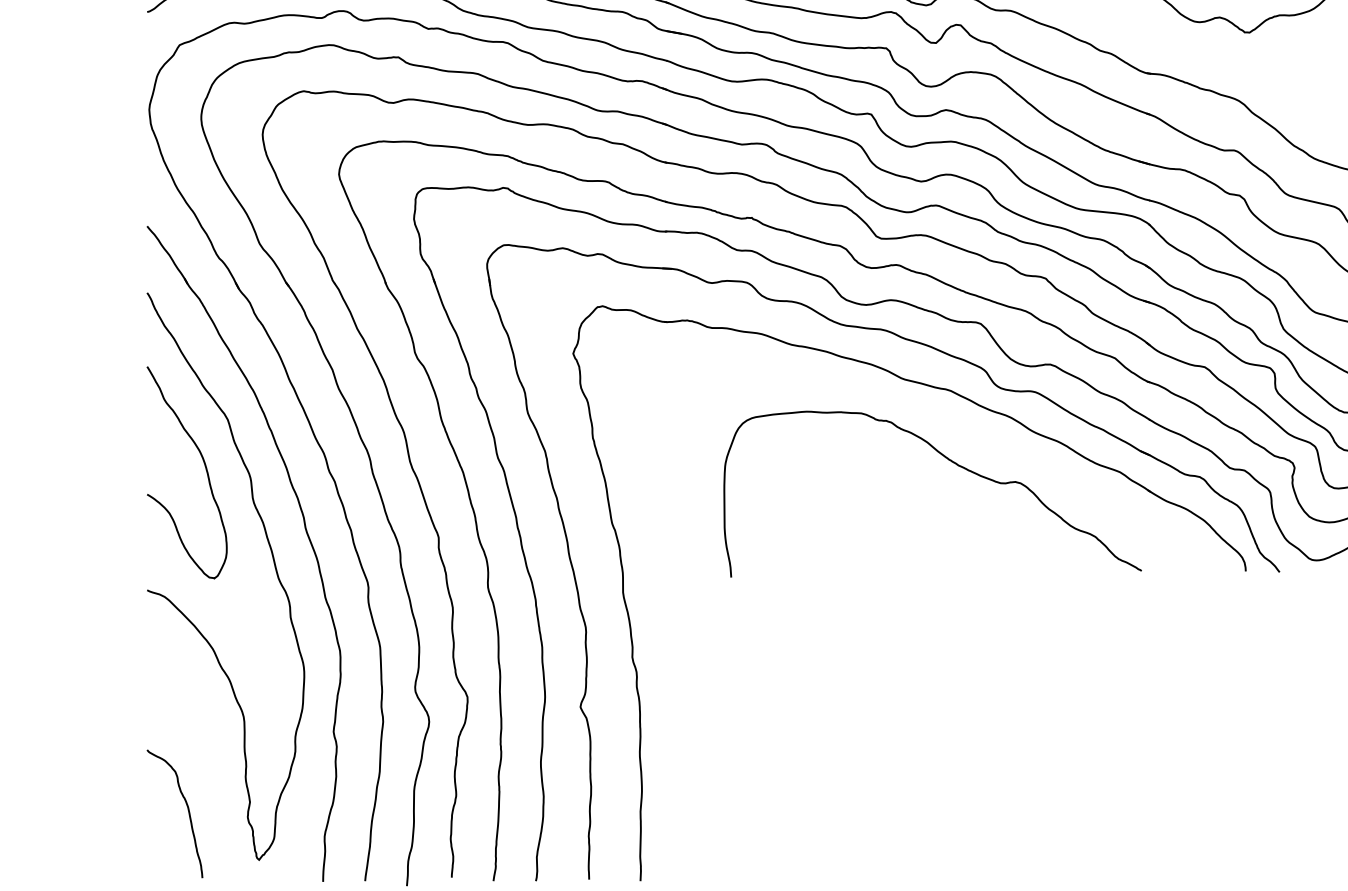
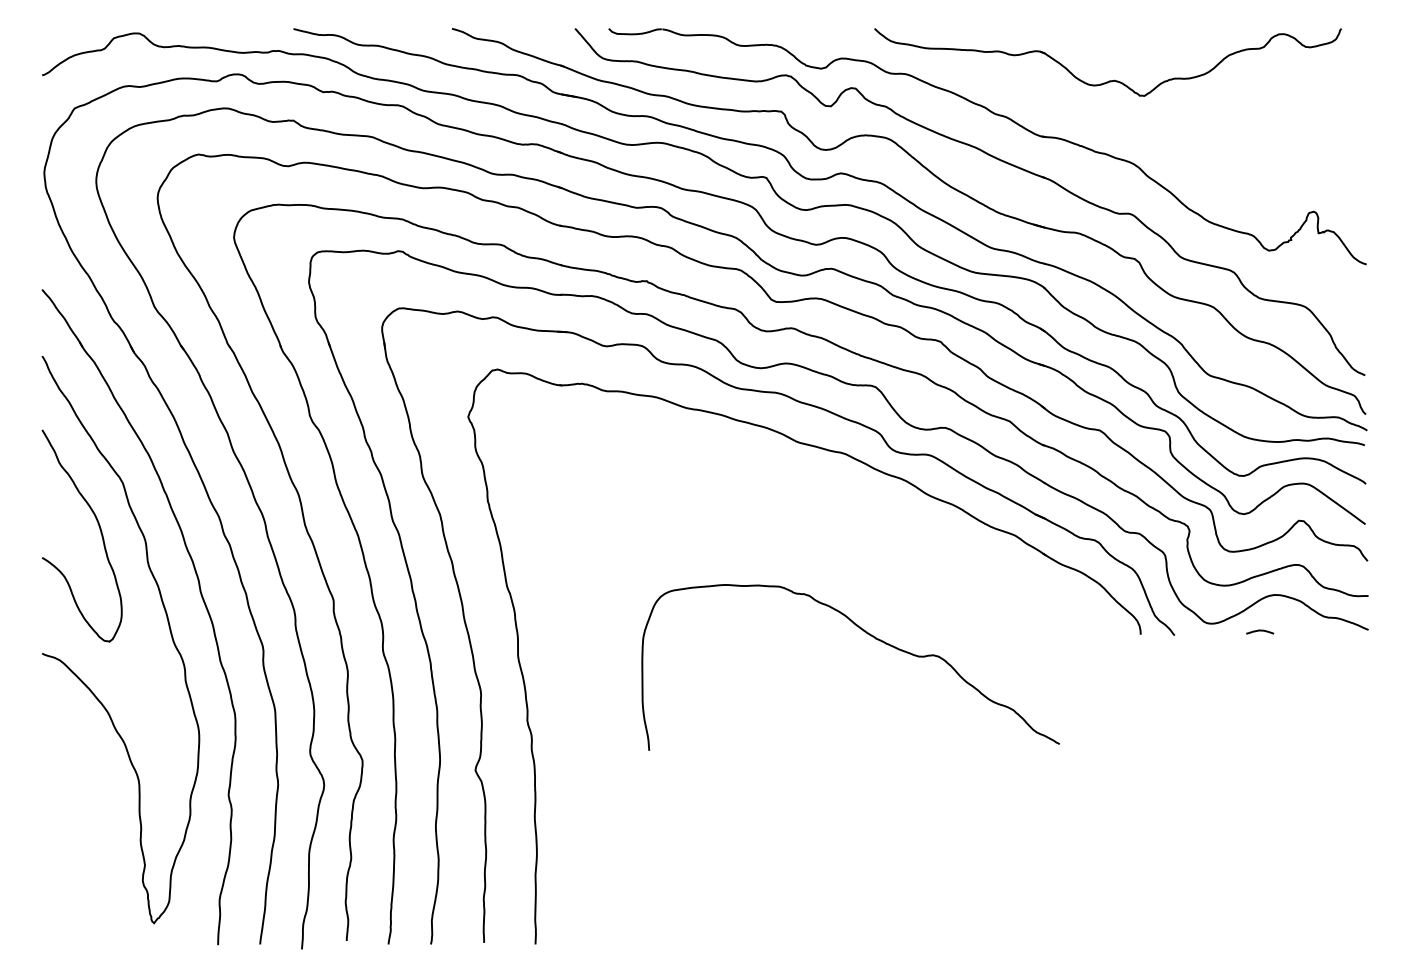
curve: (952, 463) -> (870, 636), moved
curve: (187, 810) -> (82, 873), removed

